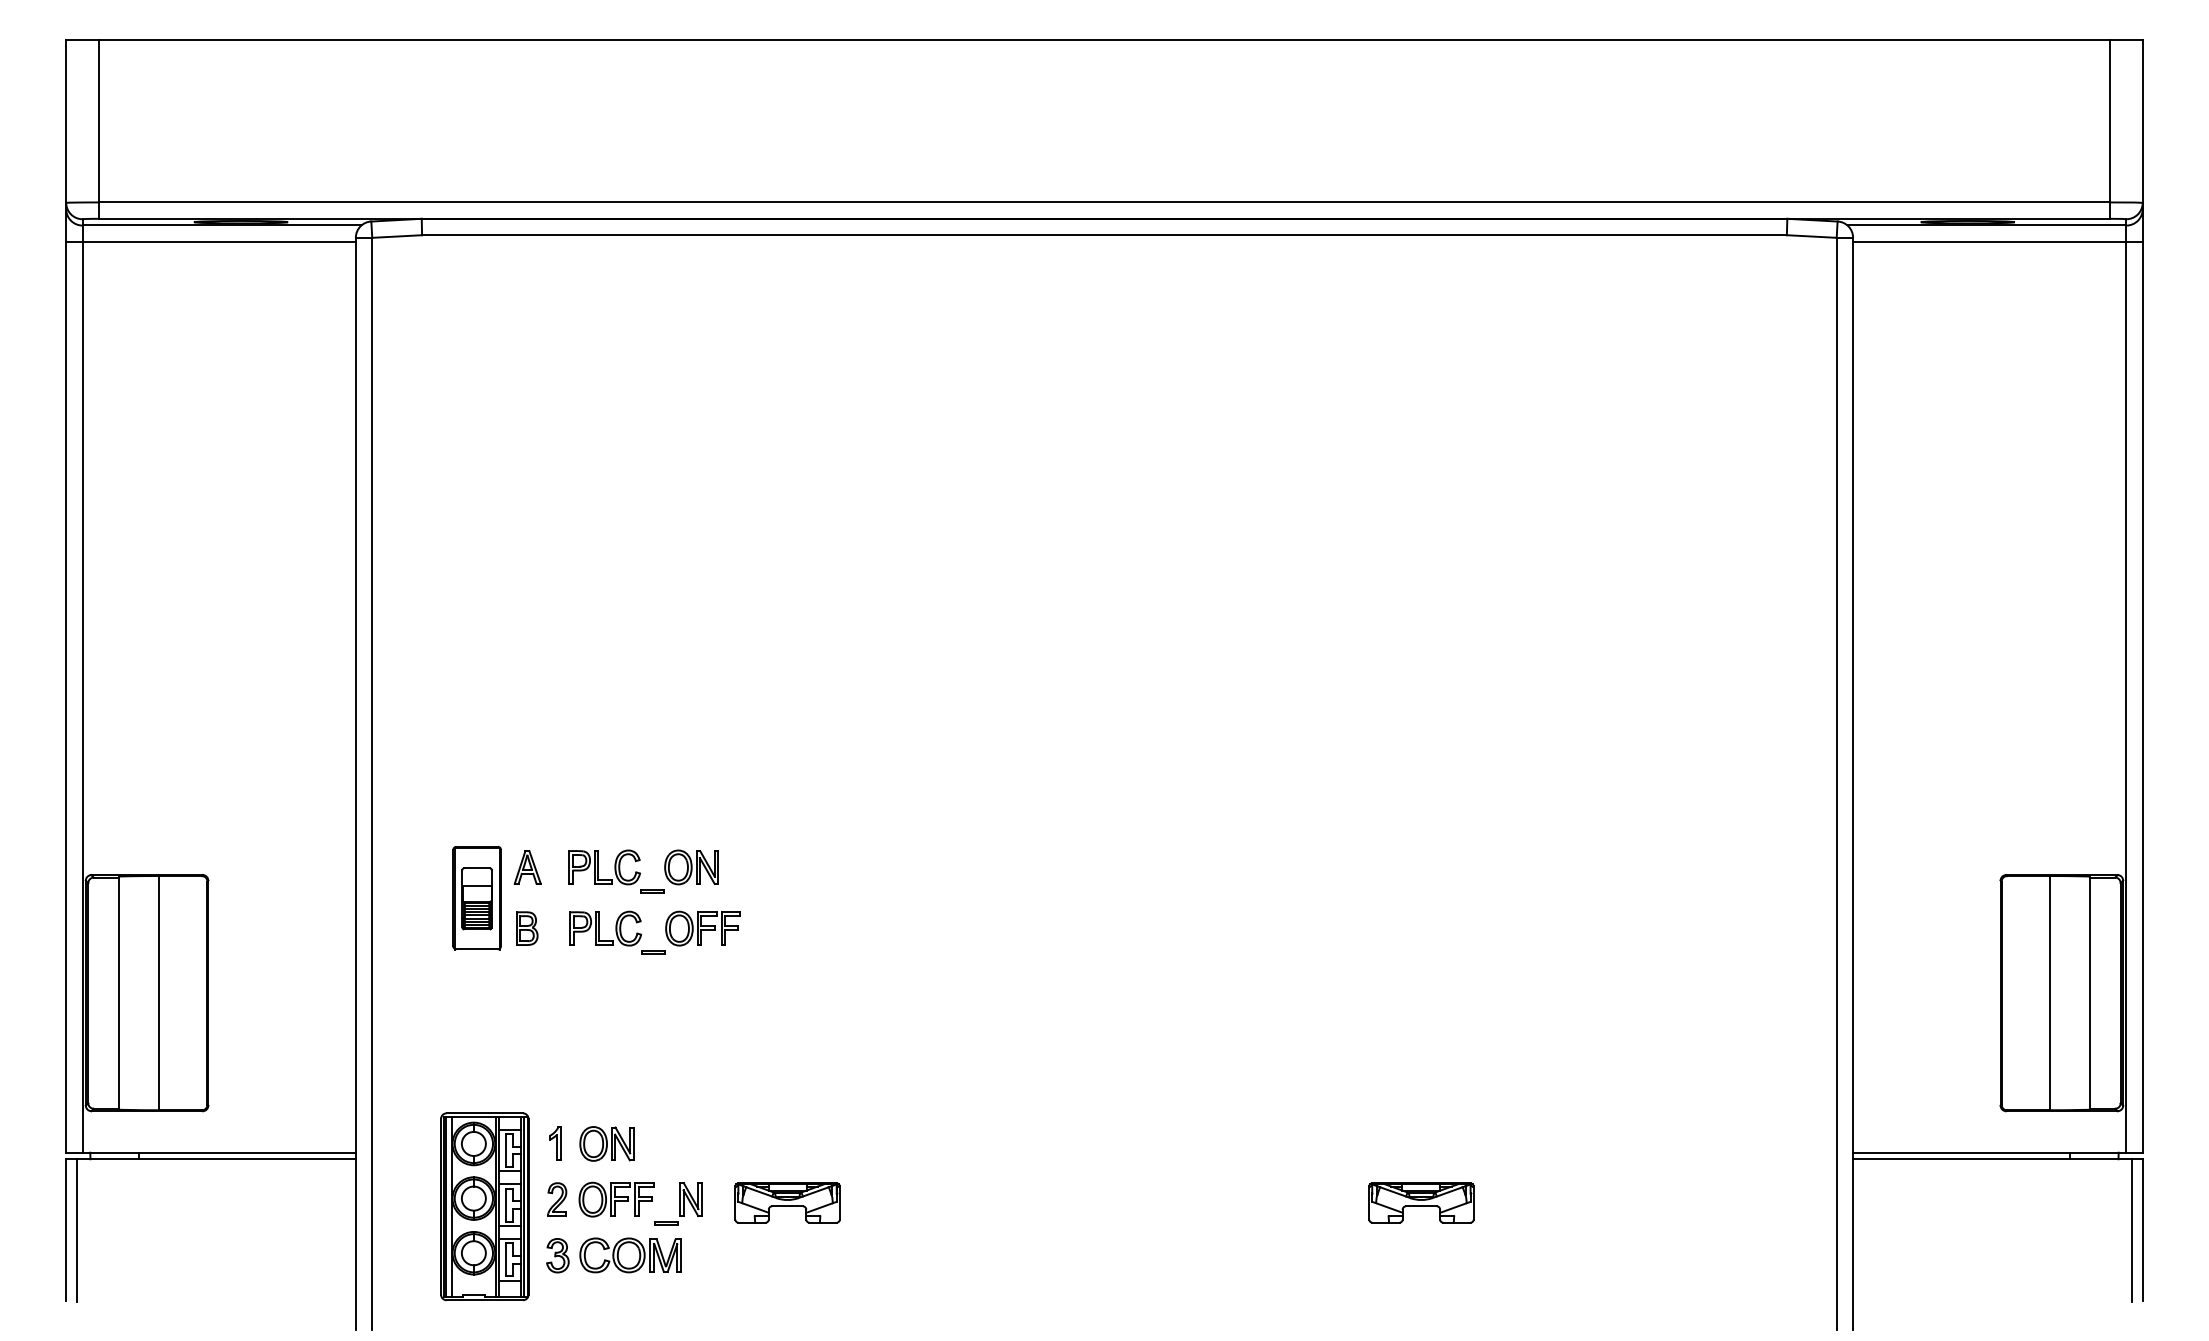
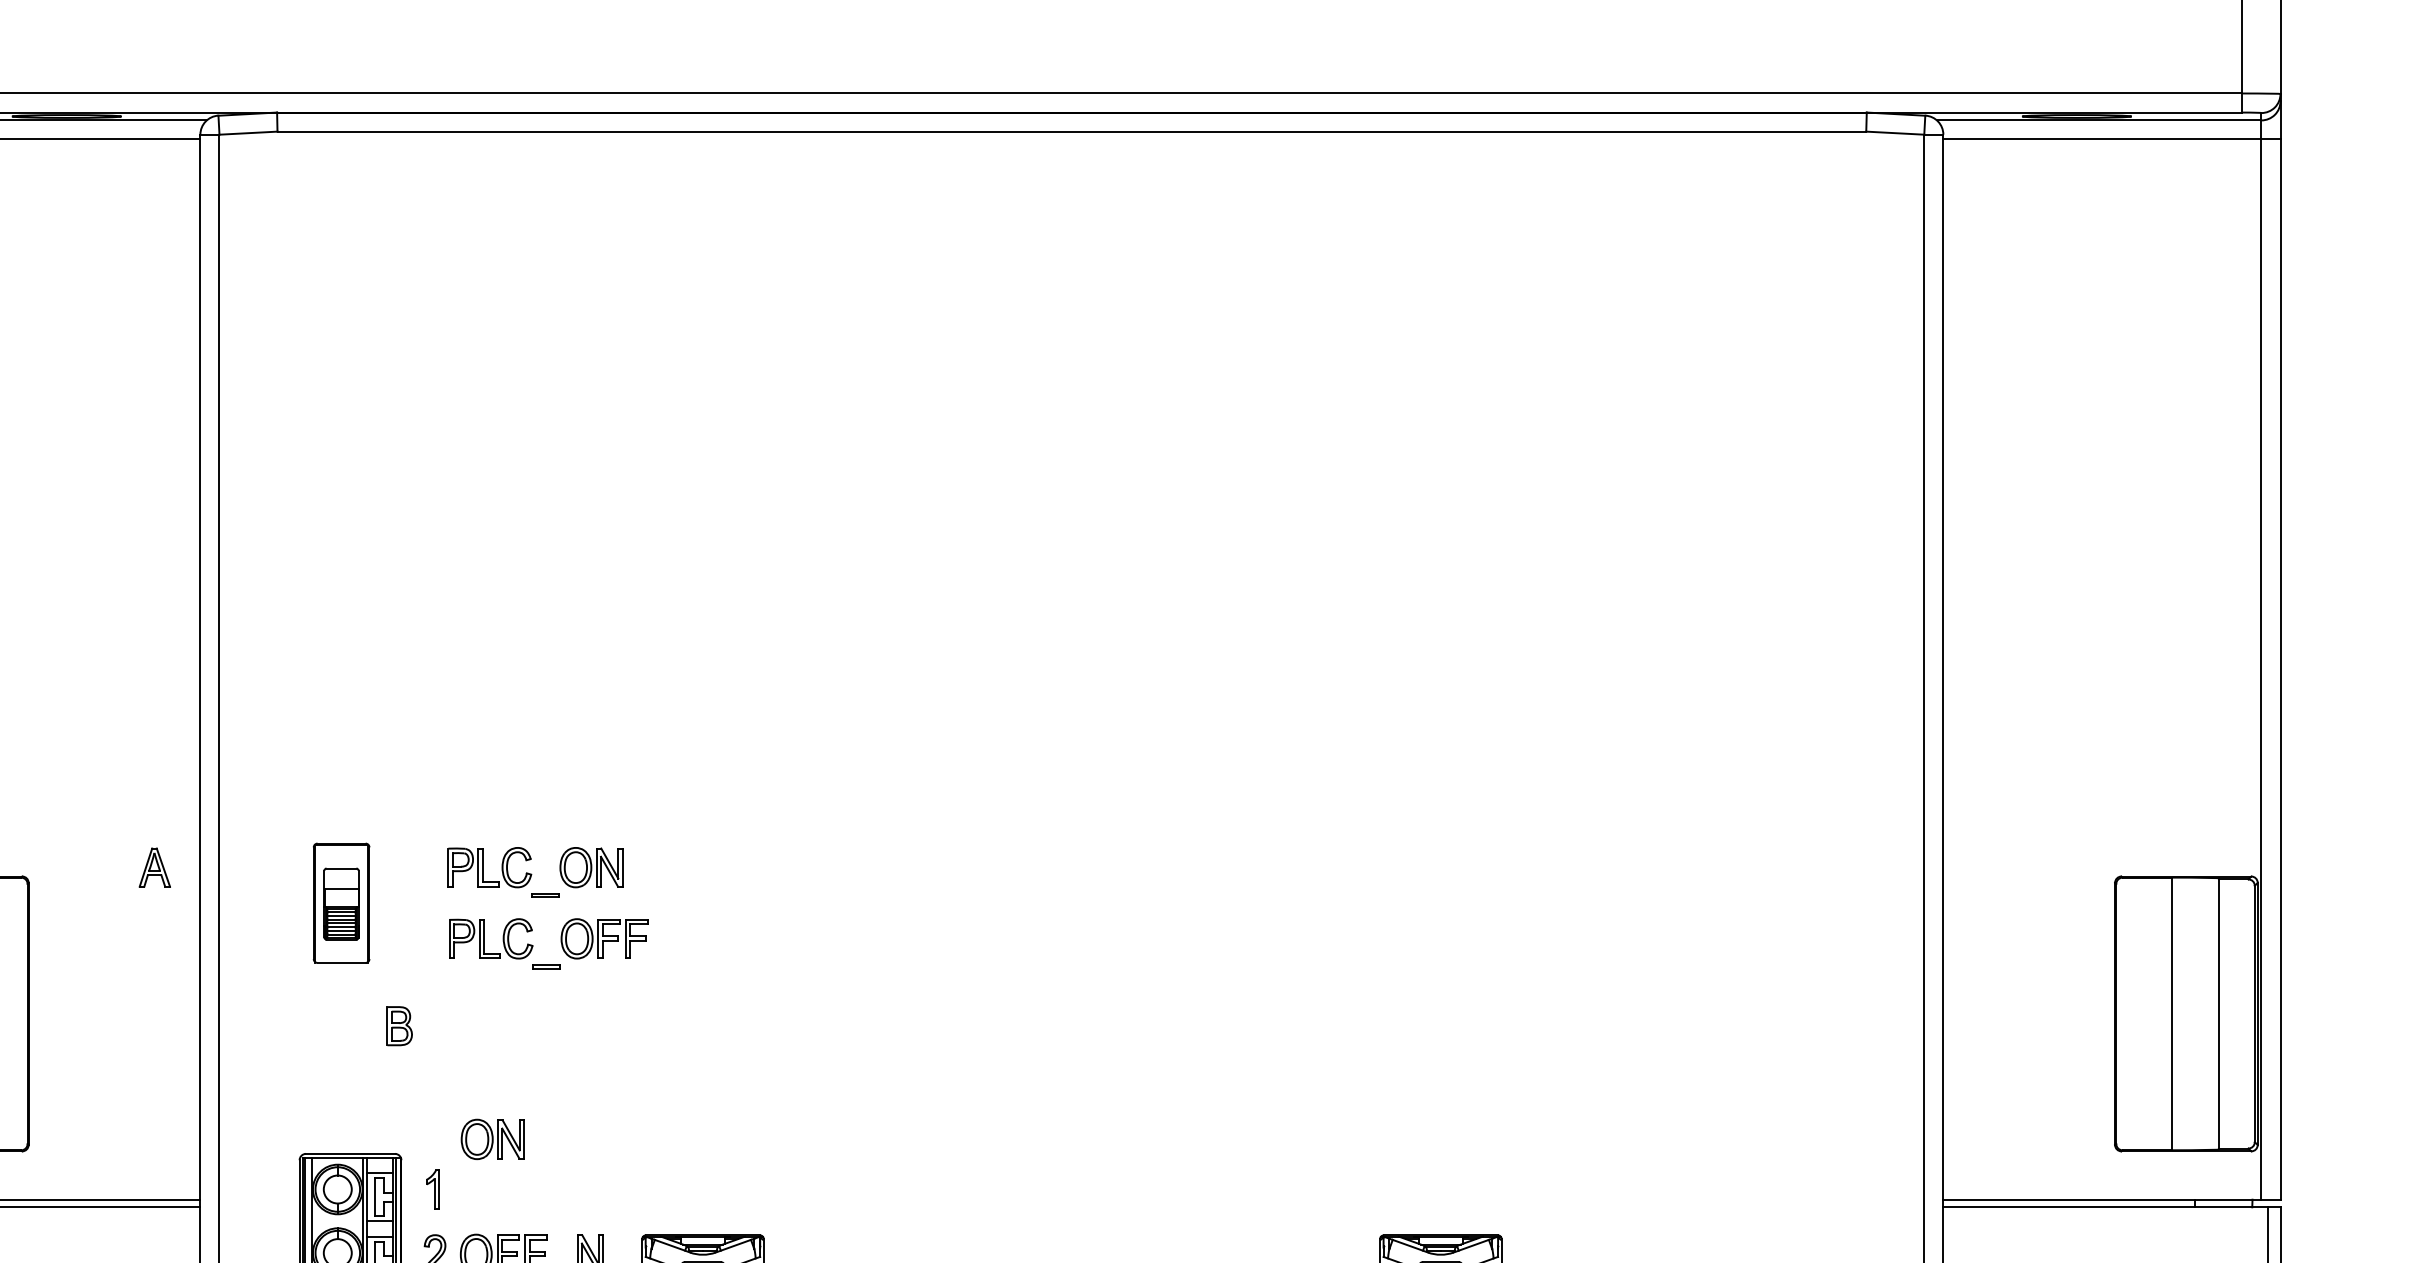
part: (527, 867) -> (154, 867), moved
part: (527, 928) -> (400, 1026), moved
part: (606, 1143) -> (492, 1138), moved

